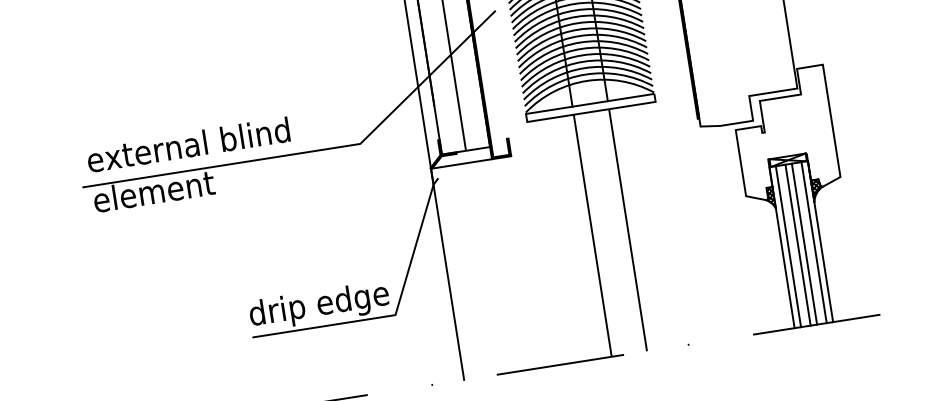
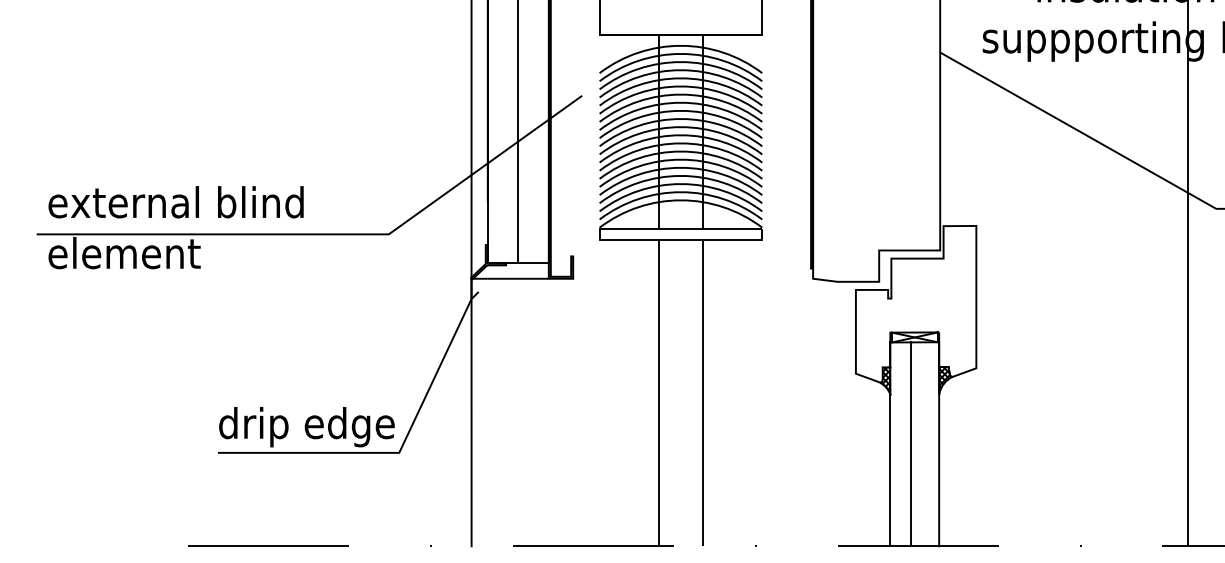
line: (814, 242) -> (931, 444), removed
line: (804, 244) -> (918, 444), removed
line: (788, 246) -> (898, 444), removed

